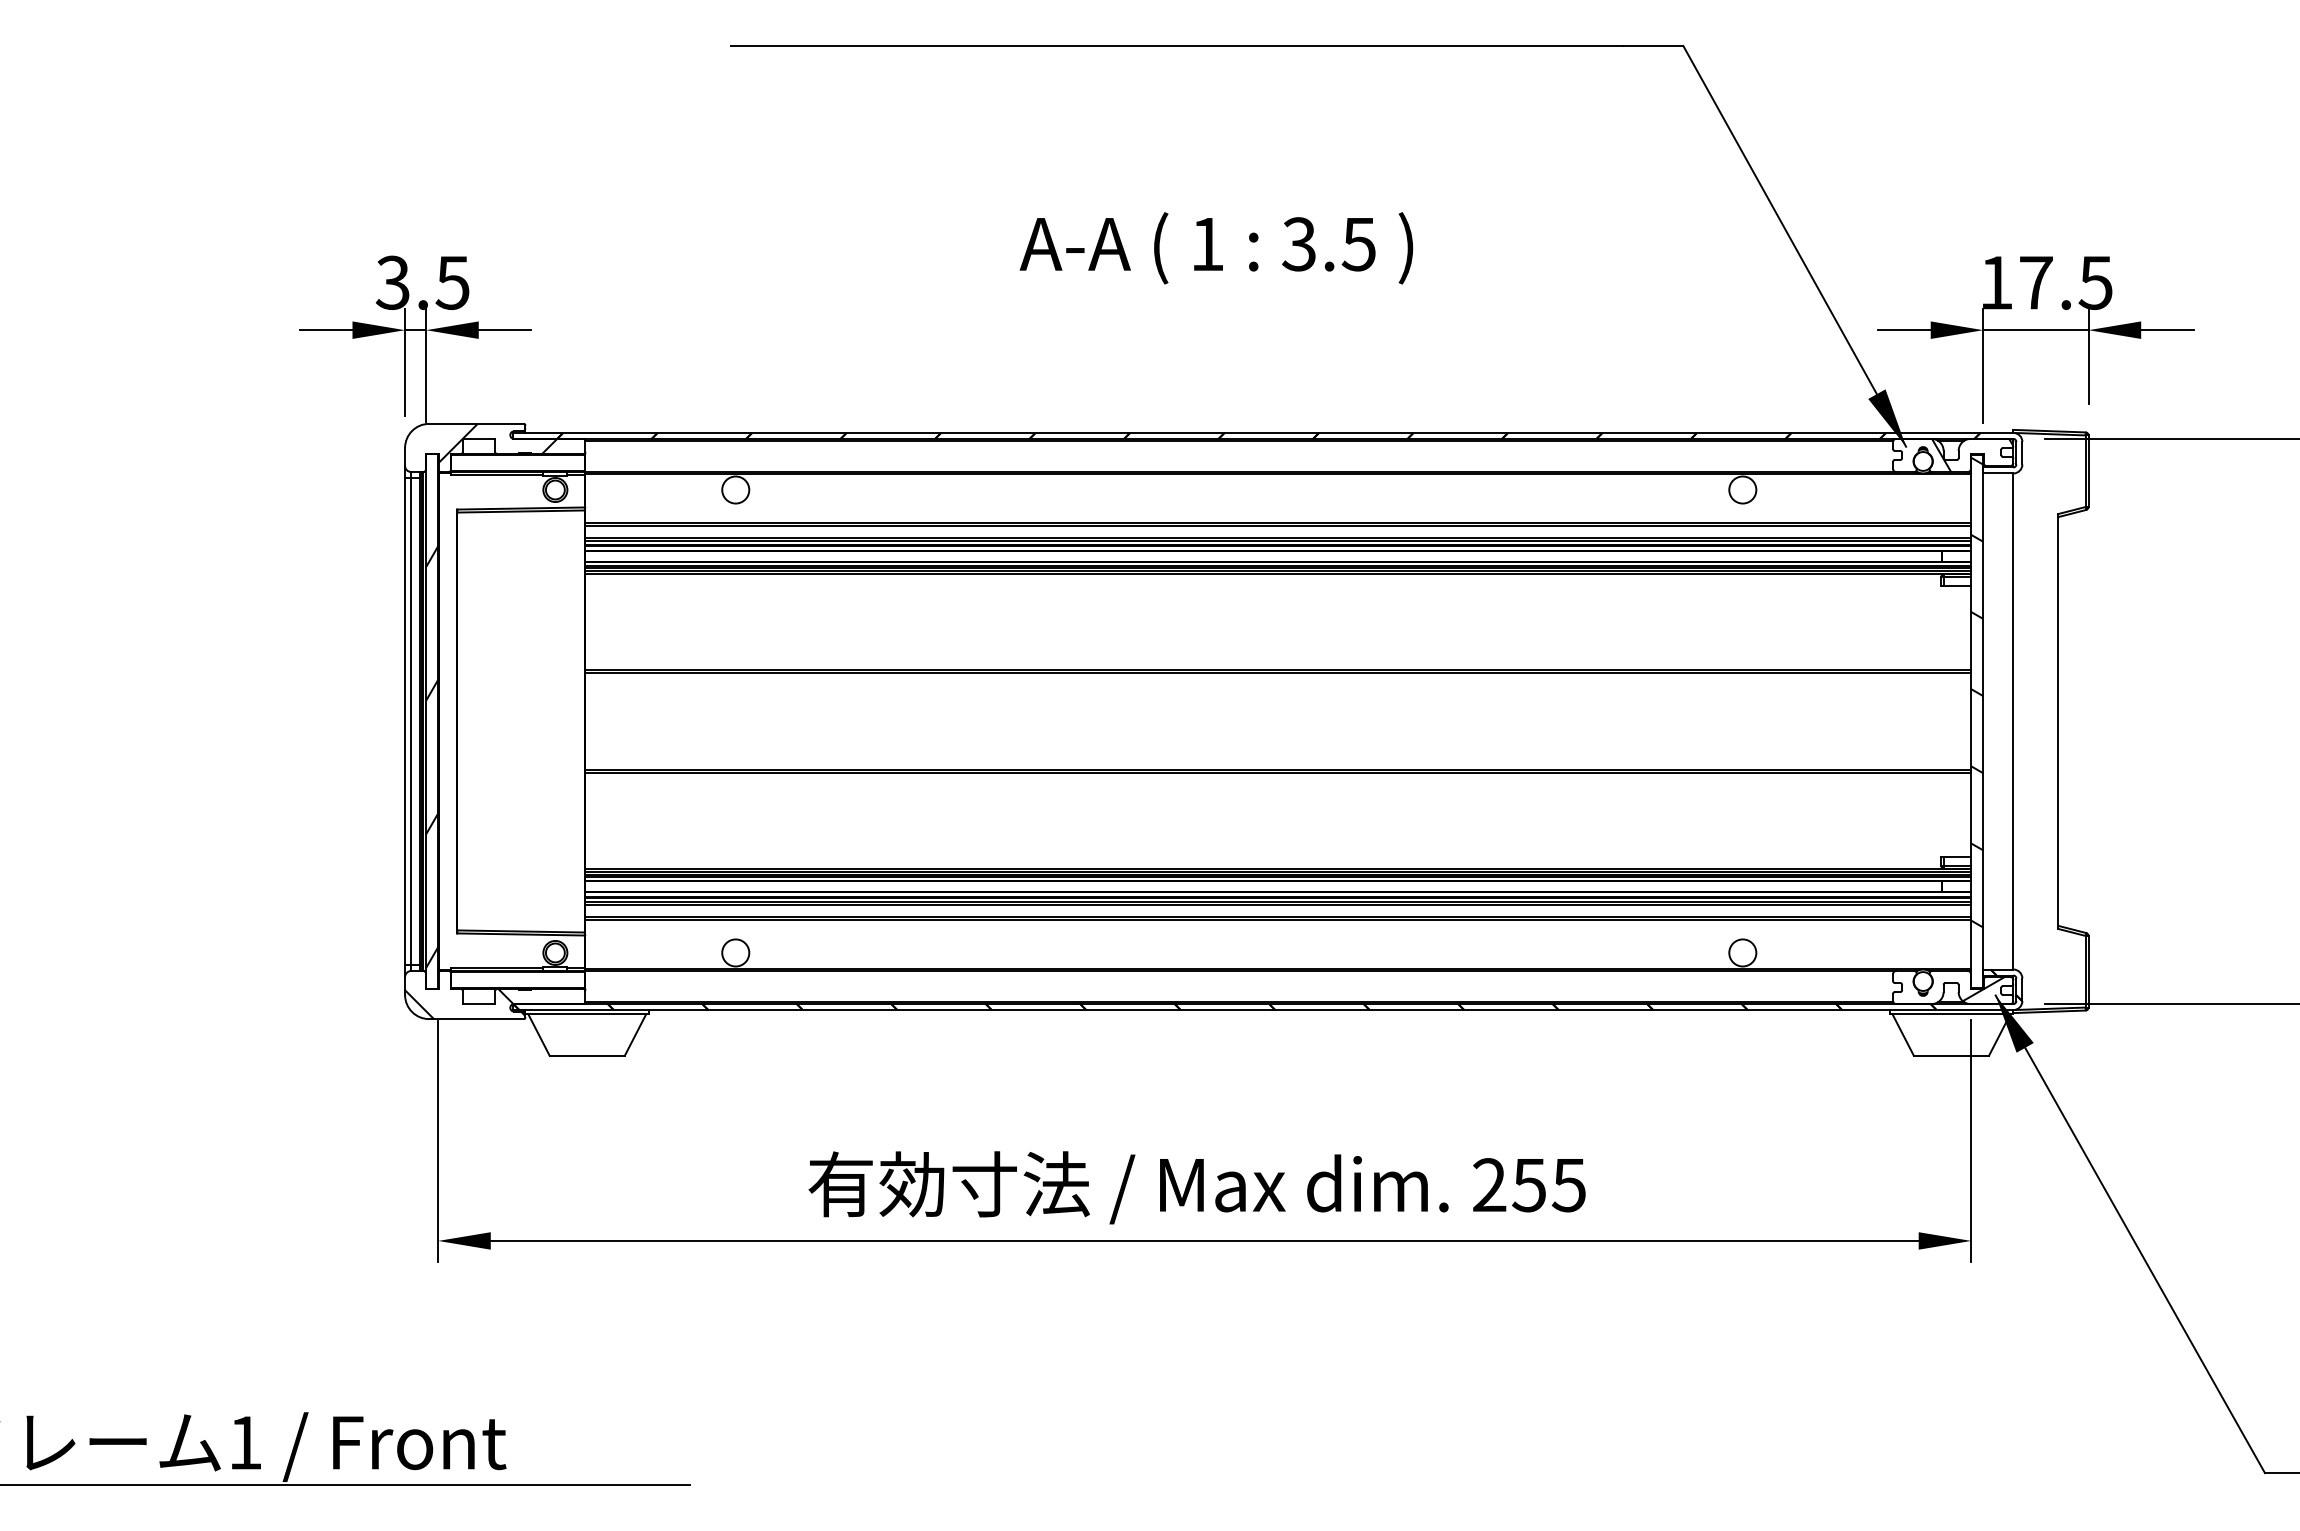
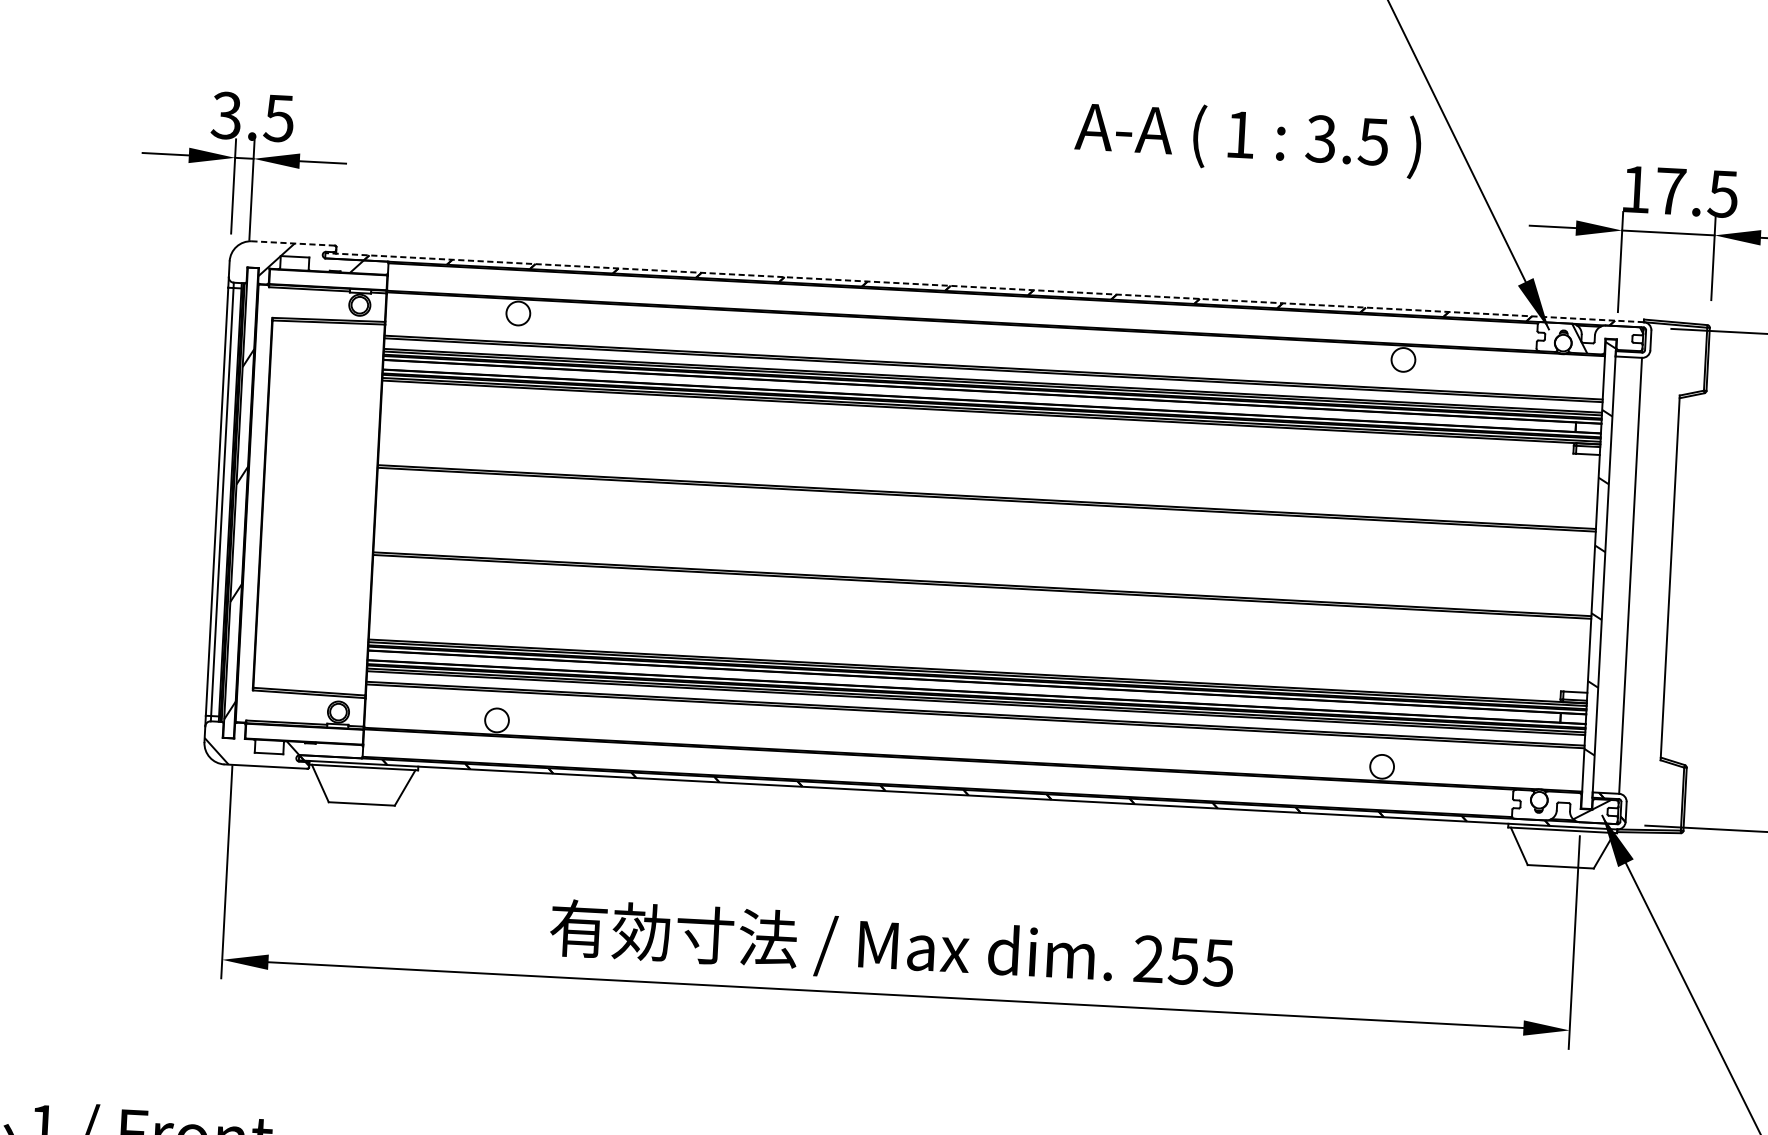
text: (1216, 248) -> (1248, 138), moved
line: (475, 423) -> (292, 243), solid -> dashed
line: (1262, 432) -> (983, 287), solid -> dashed

